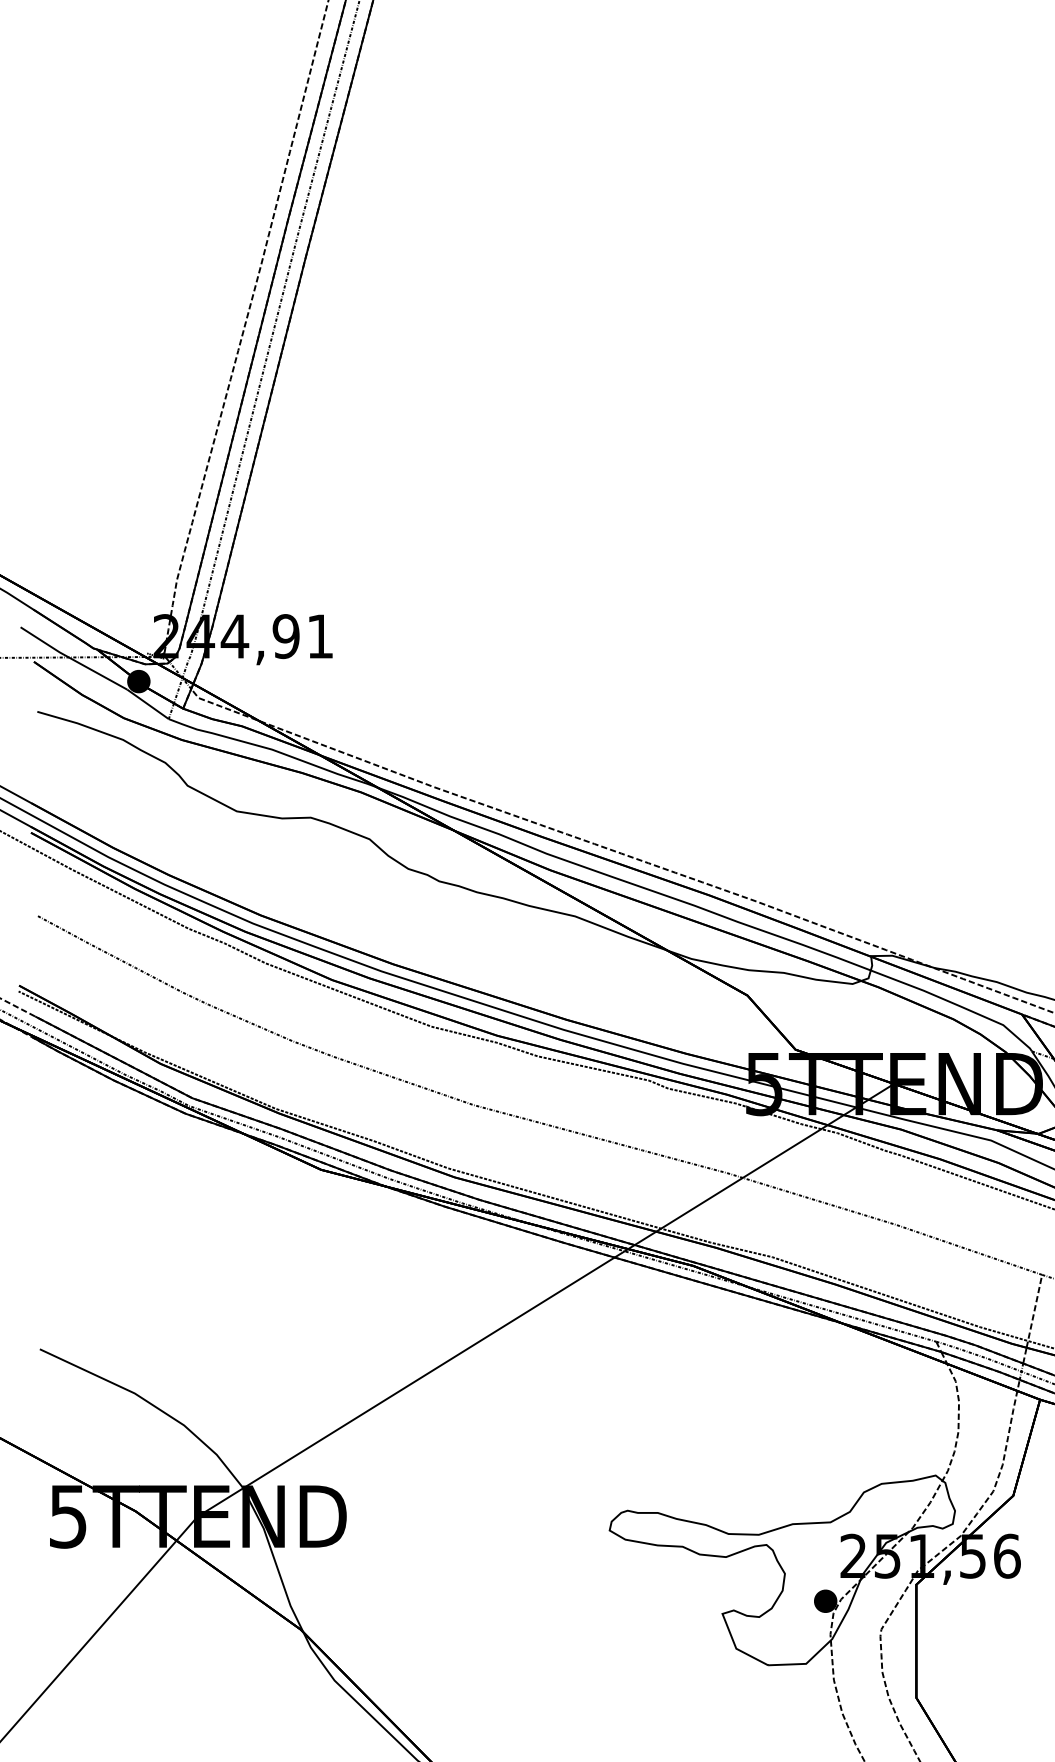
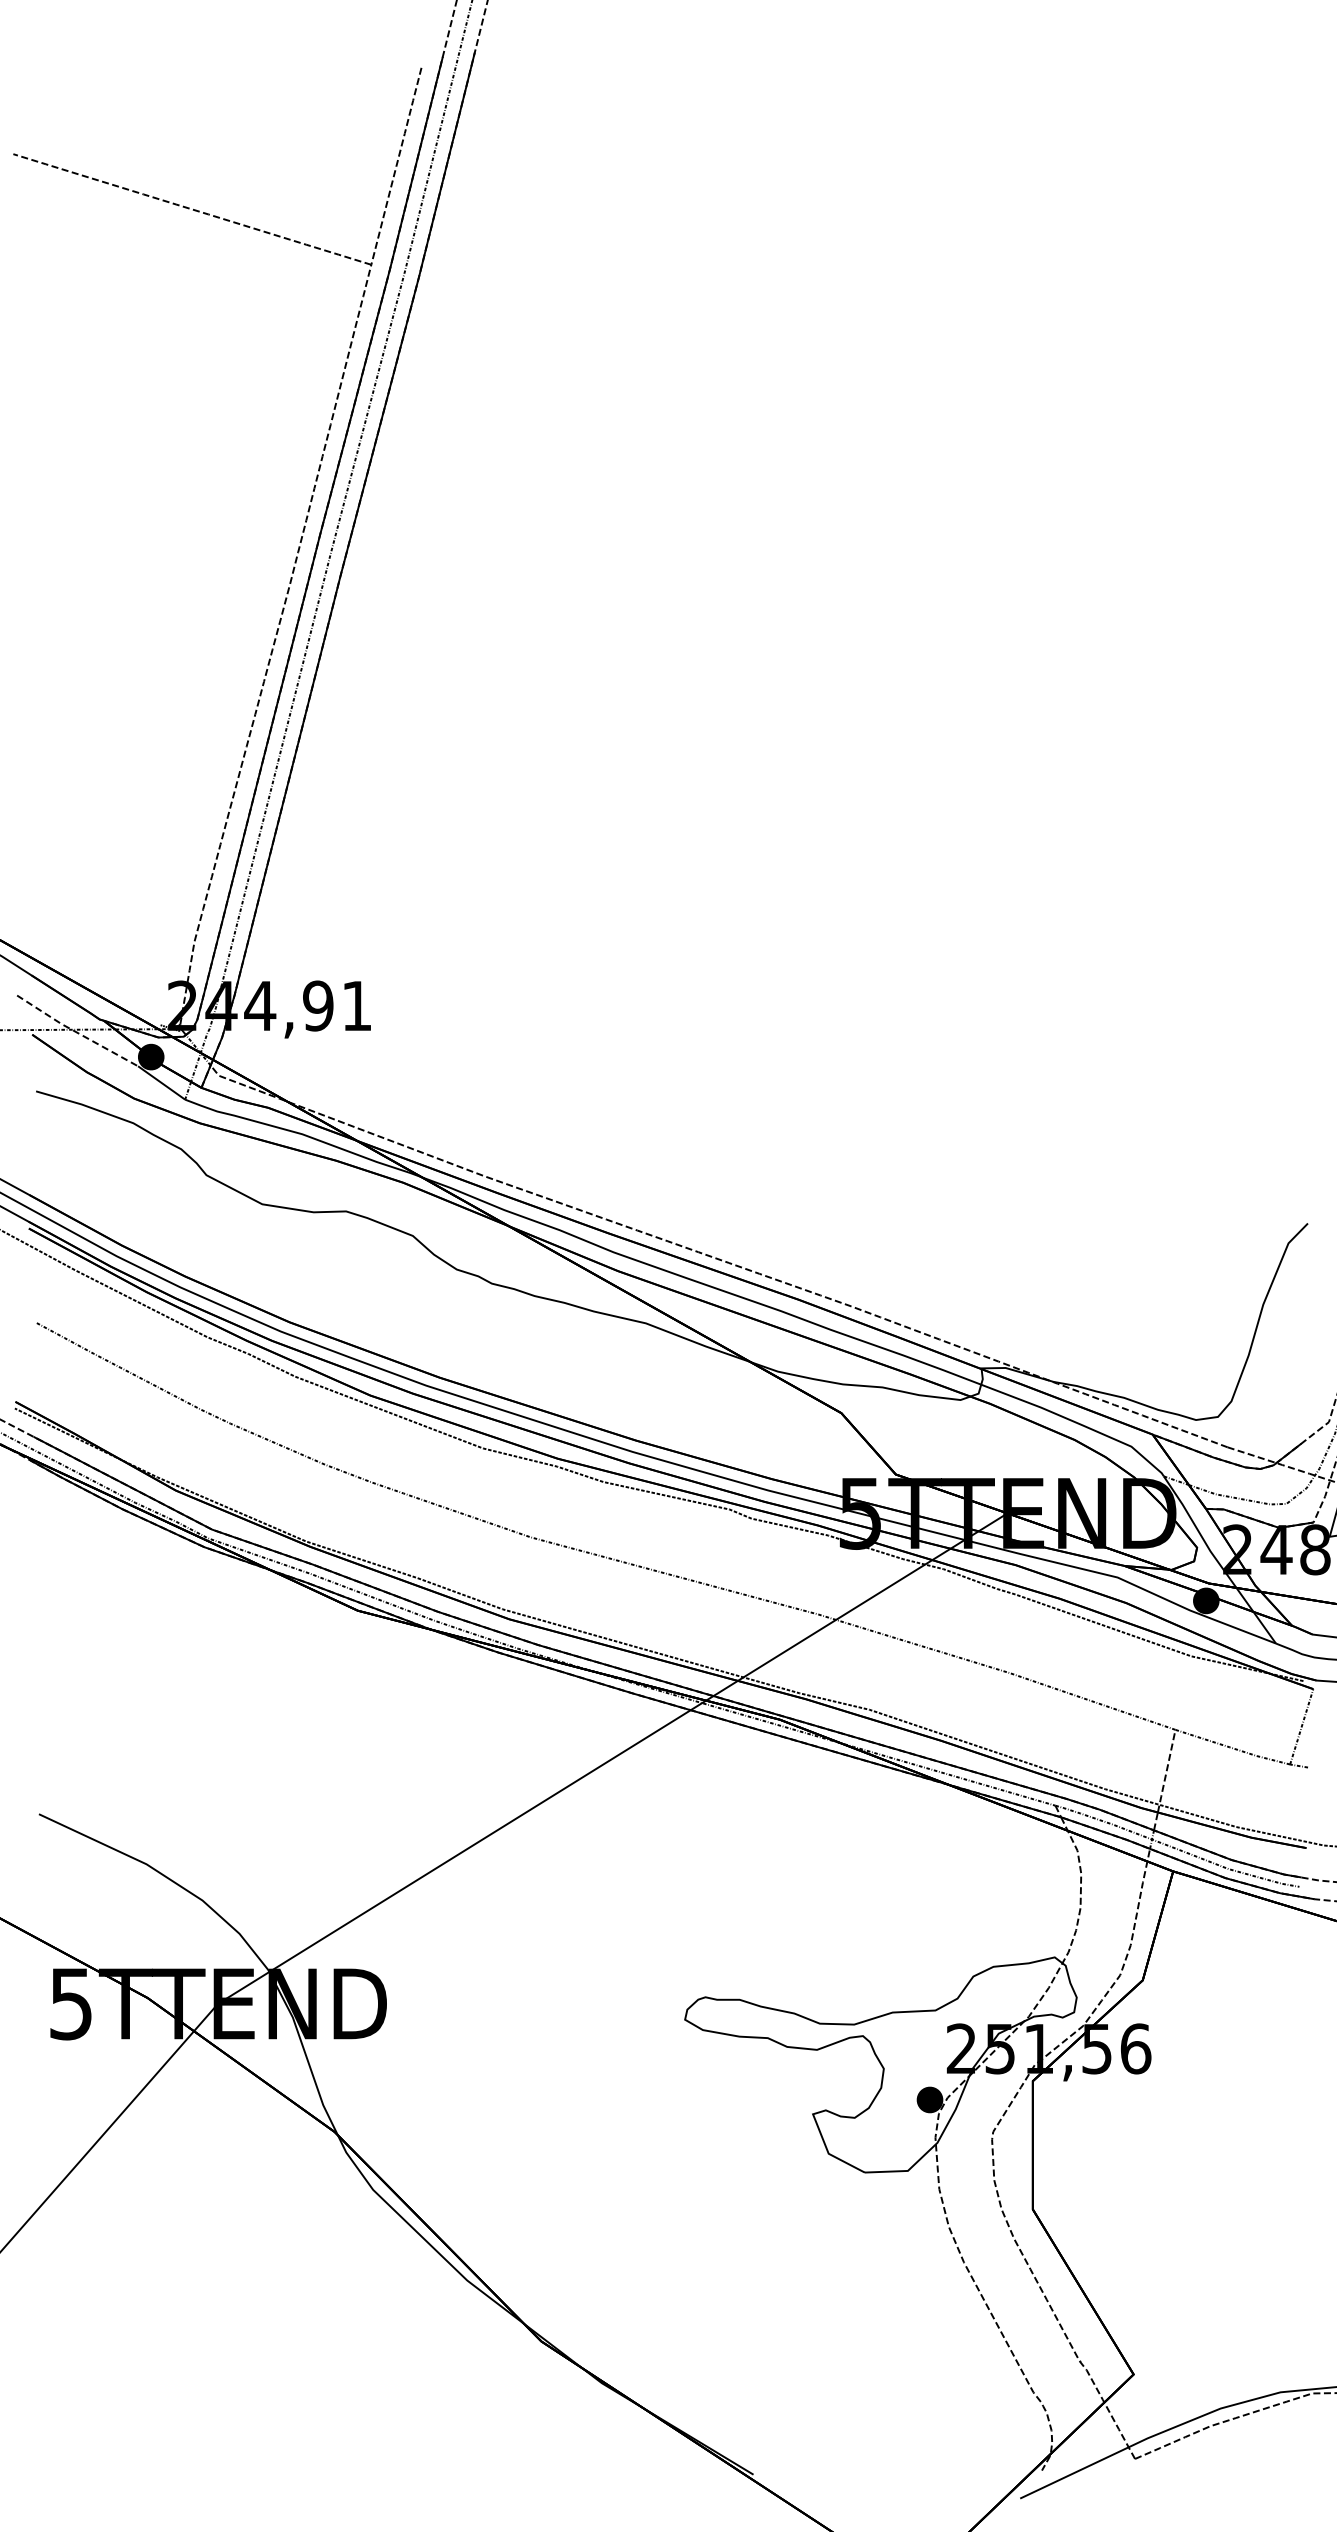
line: (72, 659) -> (76, 1032), solid -> dashed

